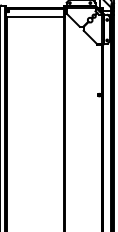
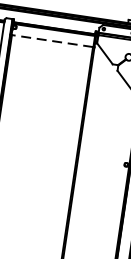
line: (35, 16) -> (52, 40), solid -> dashed

